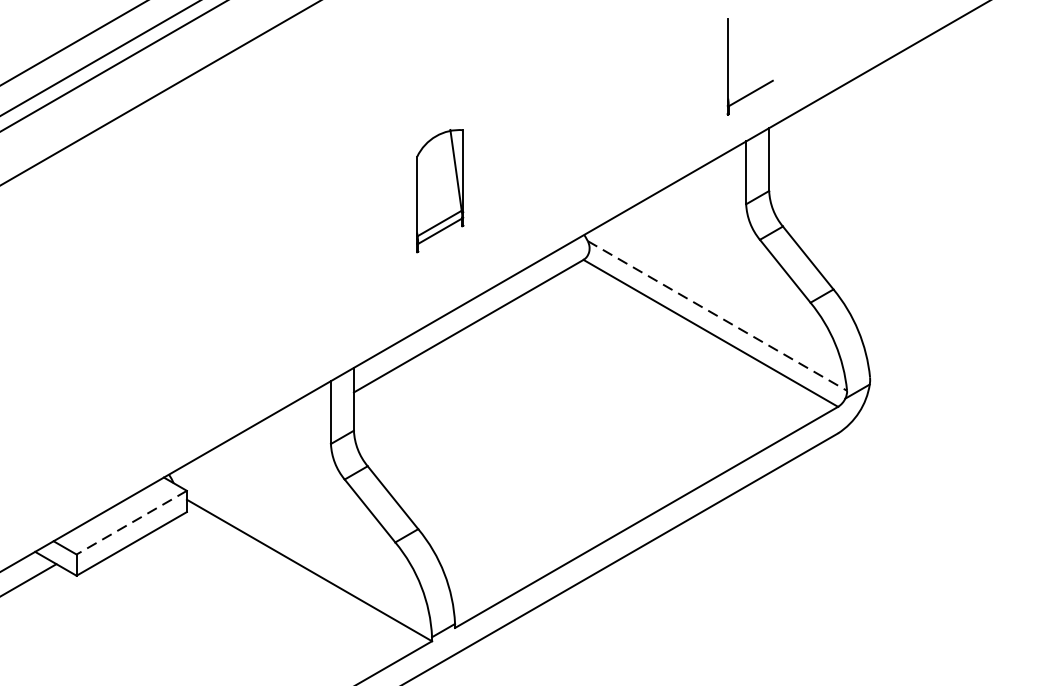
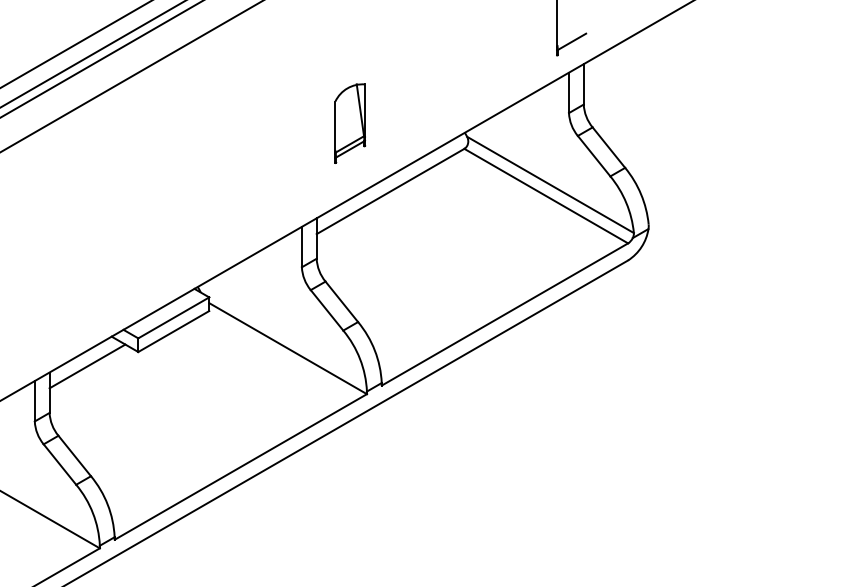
part: (440, 190) -> (350, 123), moved
line: (717, 316) -> (550, 185), dashed -> solid
line: (131, 522) -> (173, 317), dashed -> solid

